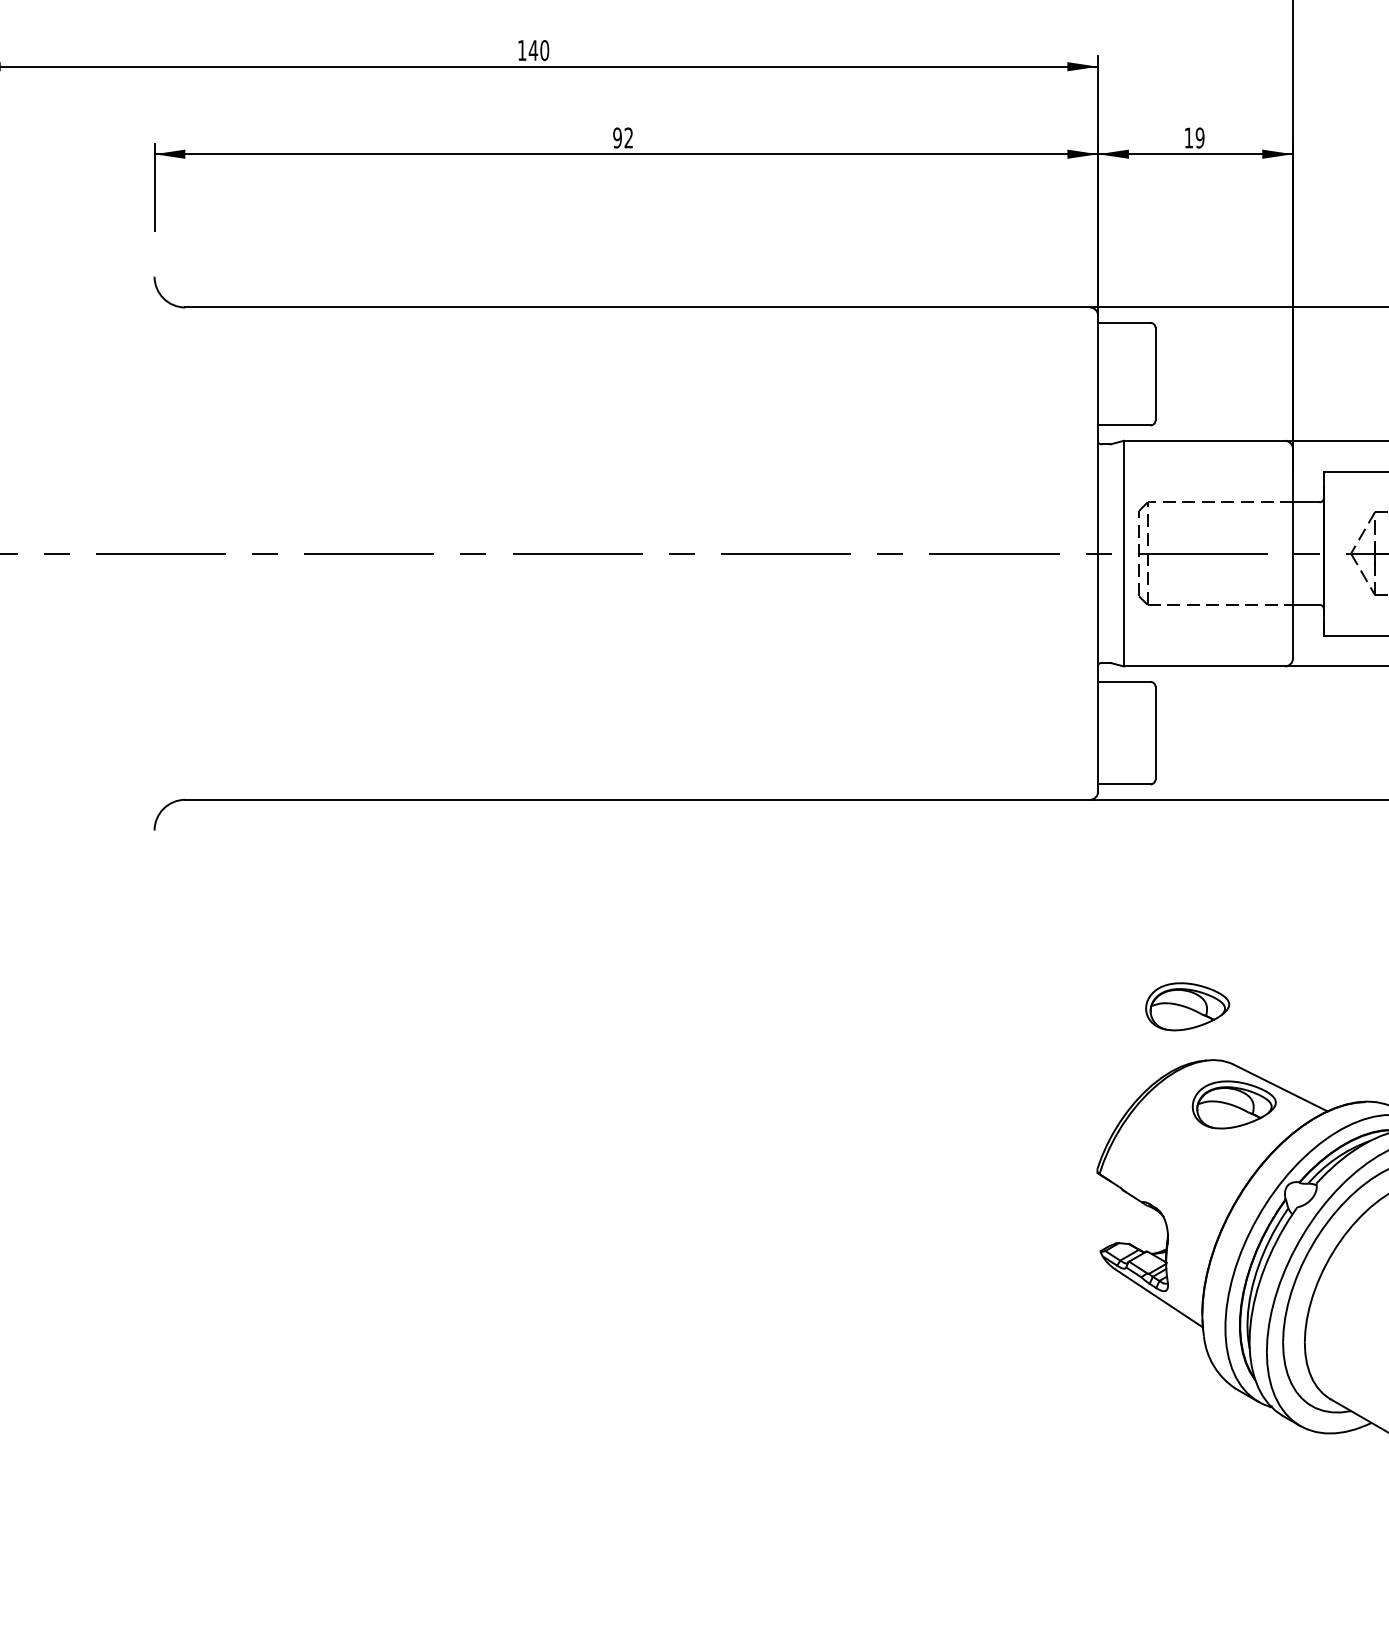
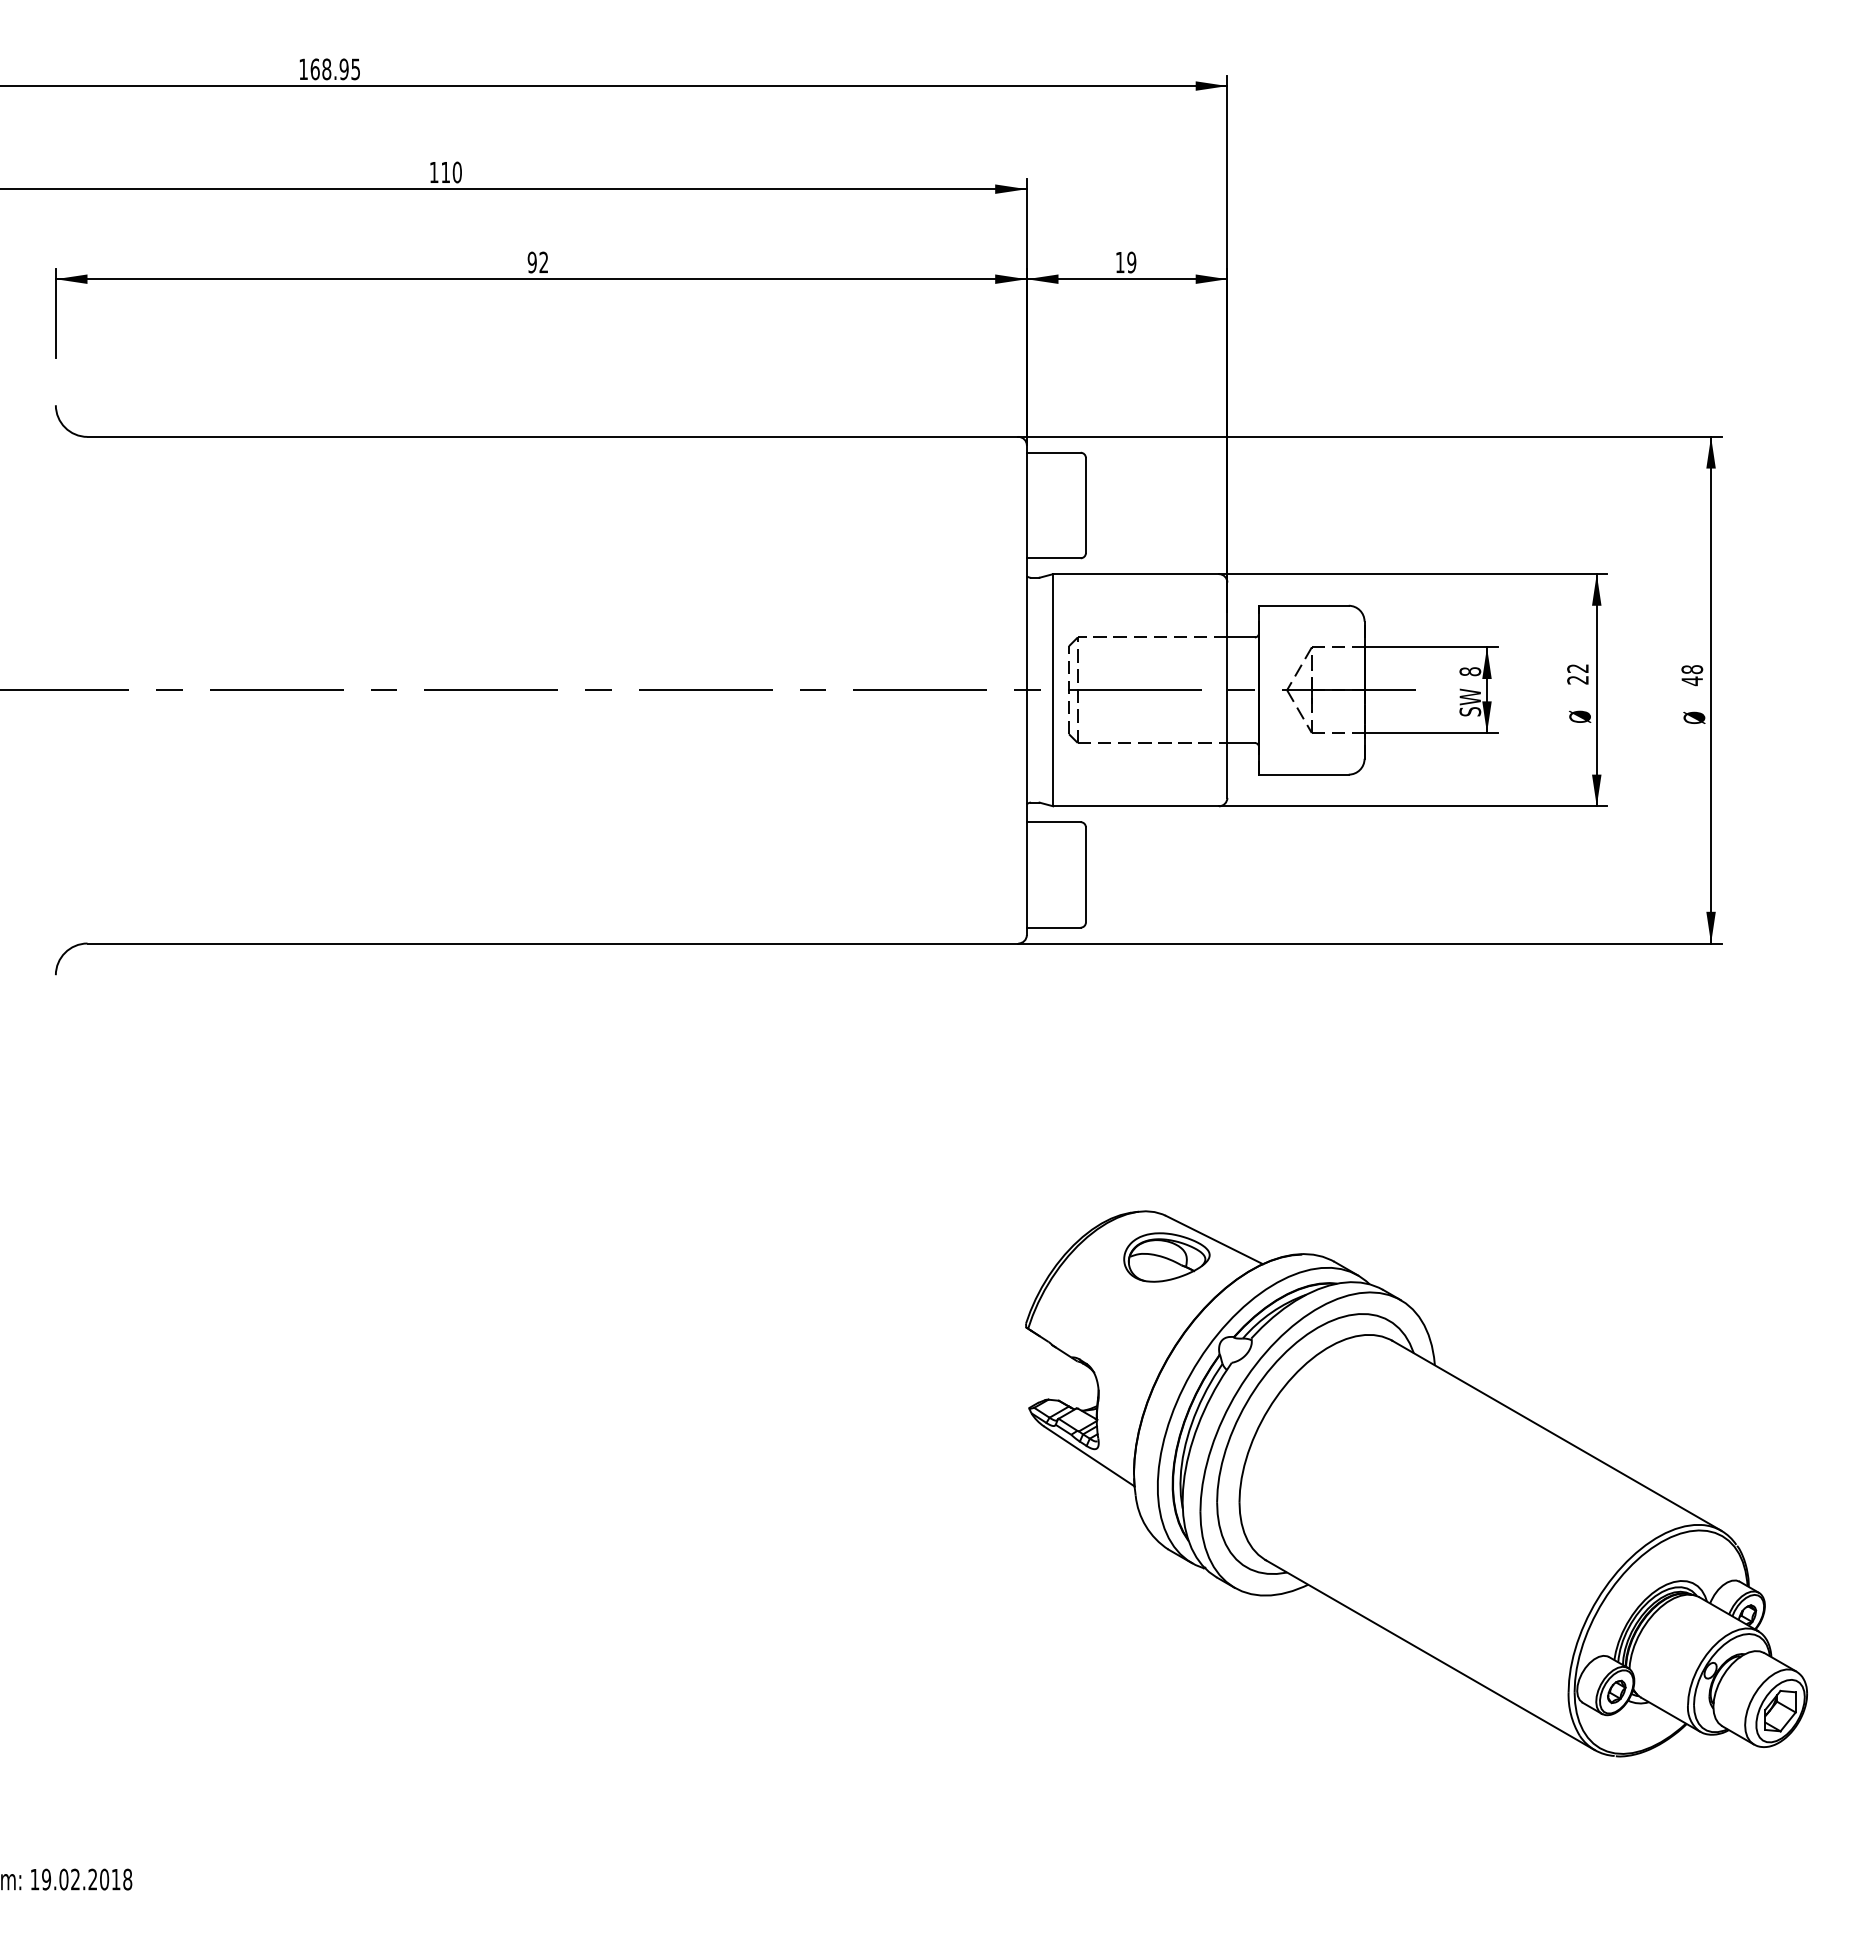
text: (533, 50) -> (445, 172), 140 -> 110
part: (1187, 1006) -> (1118, 1156), removed

